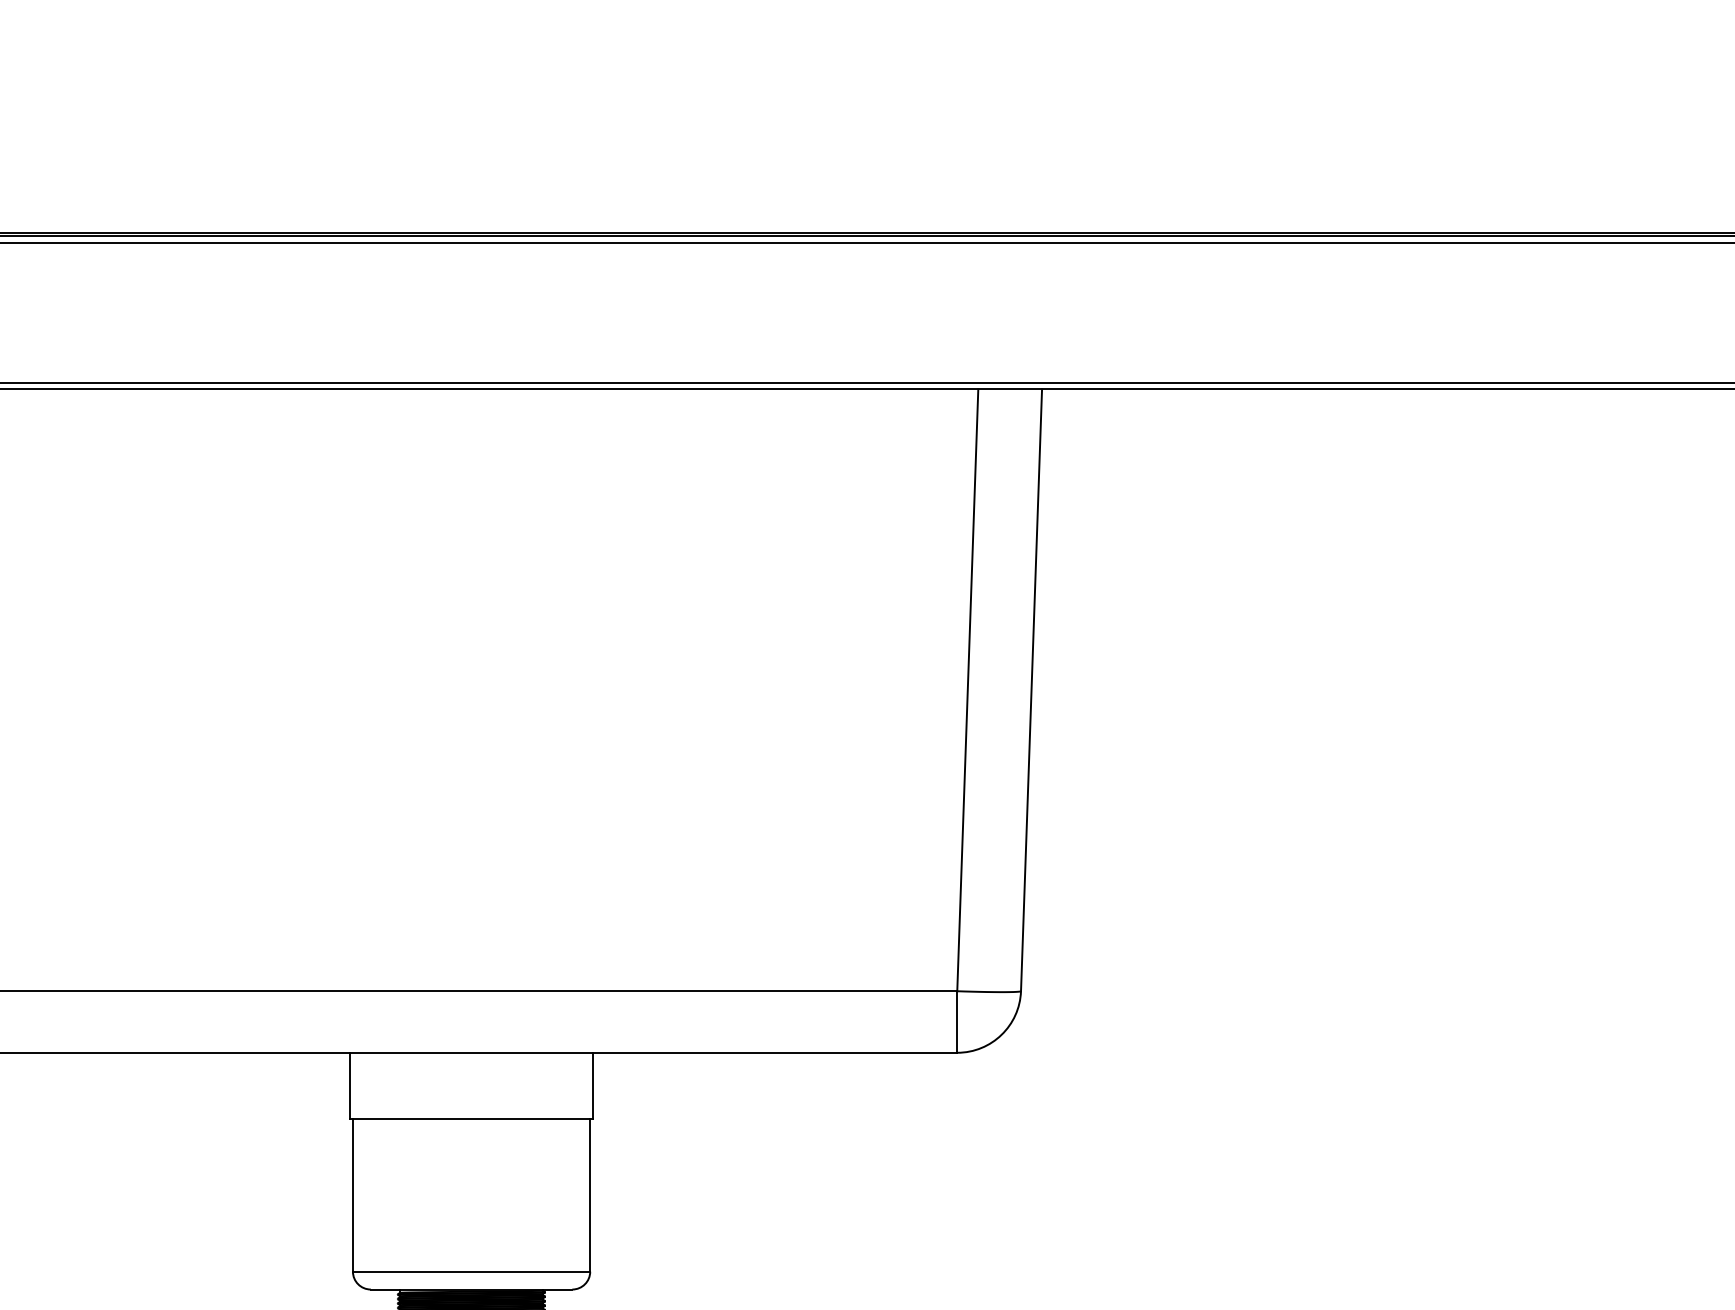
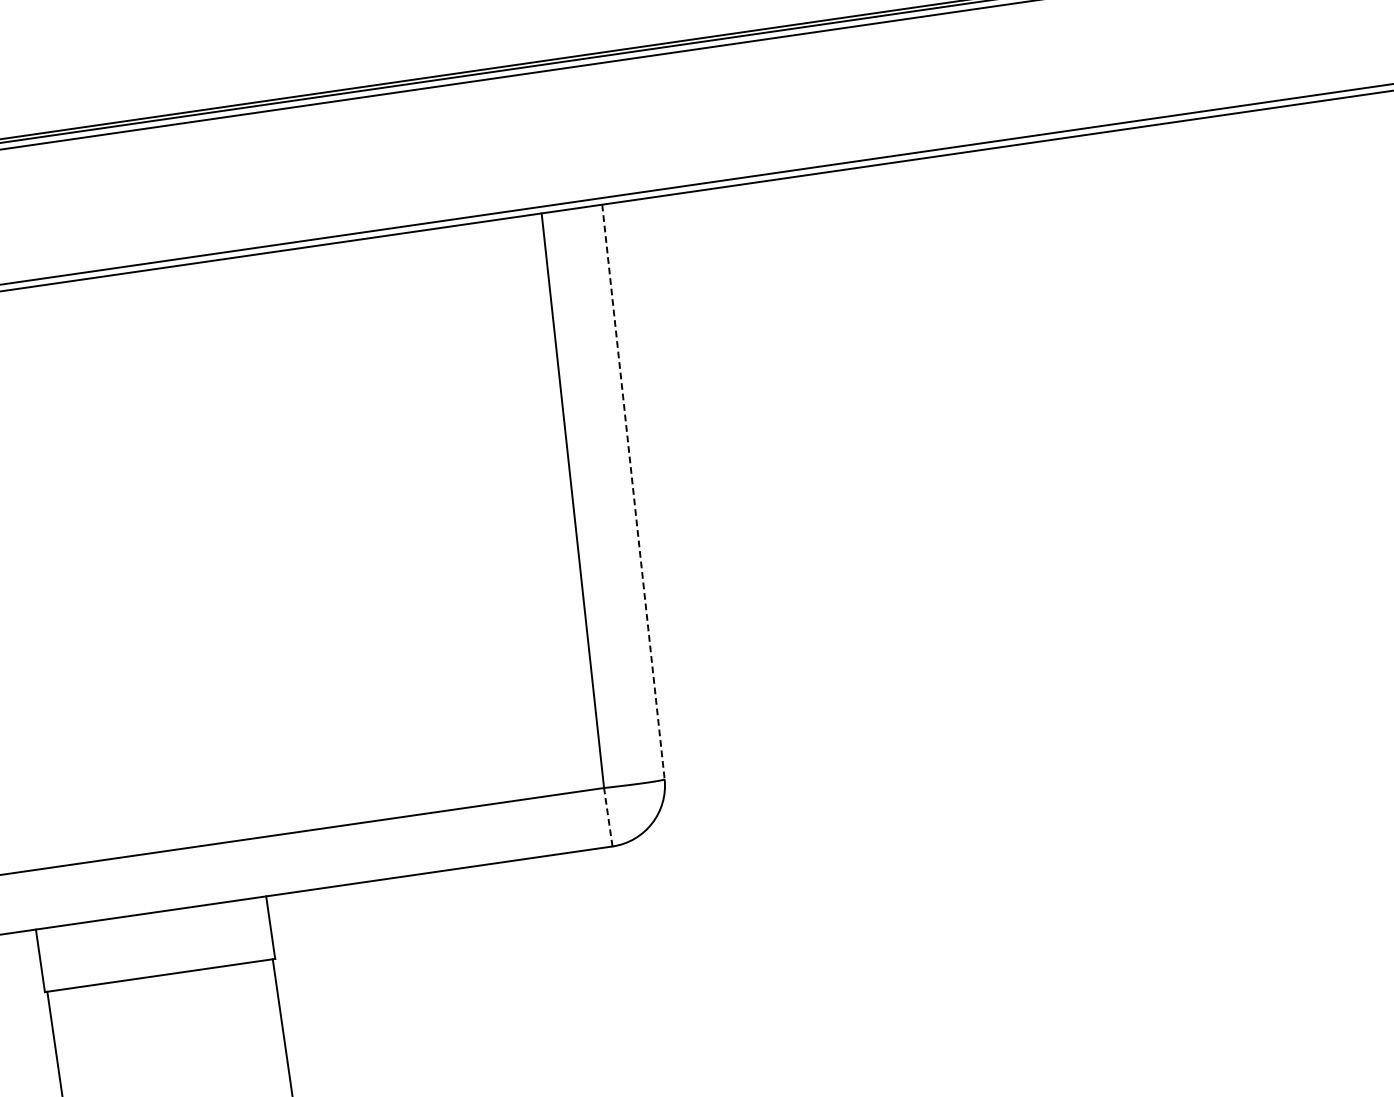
line: (1031, 690) -> (633, 492), solid -> dashed
line: (957, 1022) -> (608, 817), solid -> dashed

